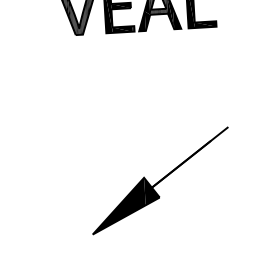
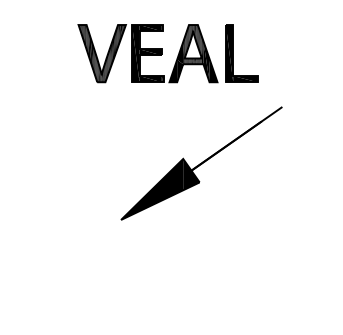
part: (160, 180) -> (201, 163), moved

